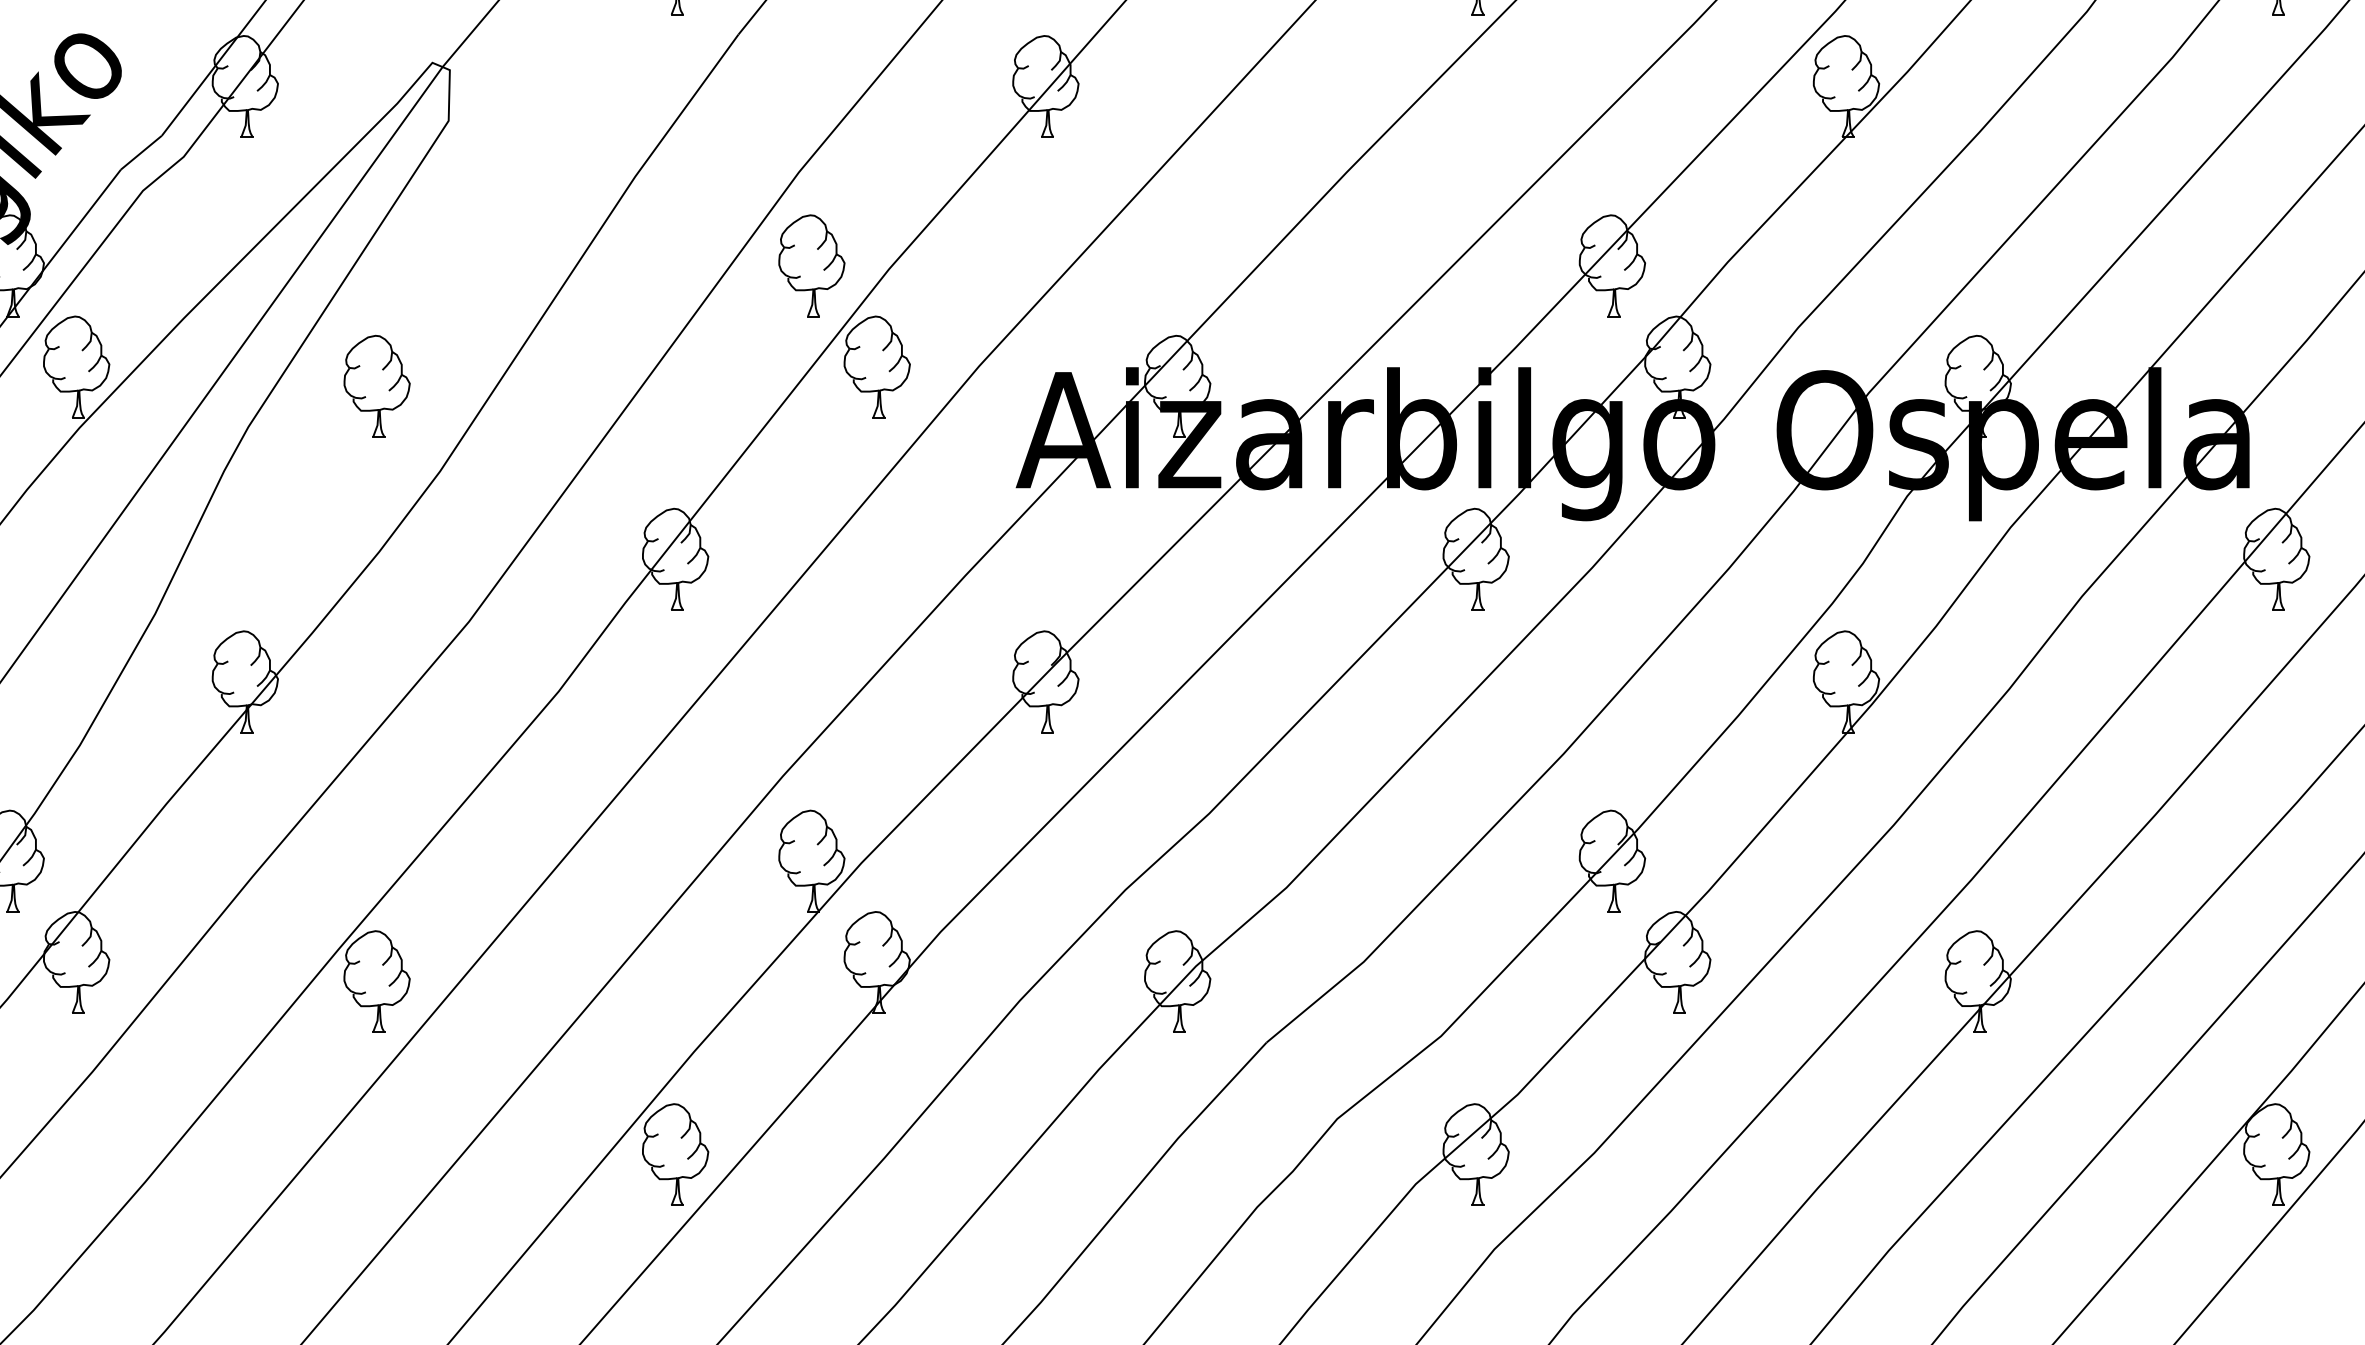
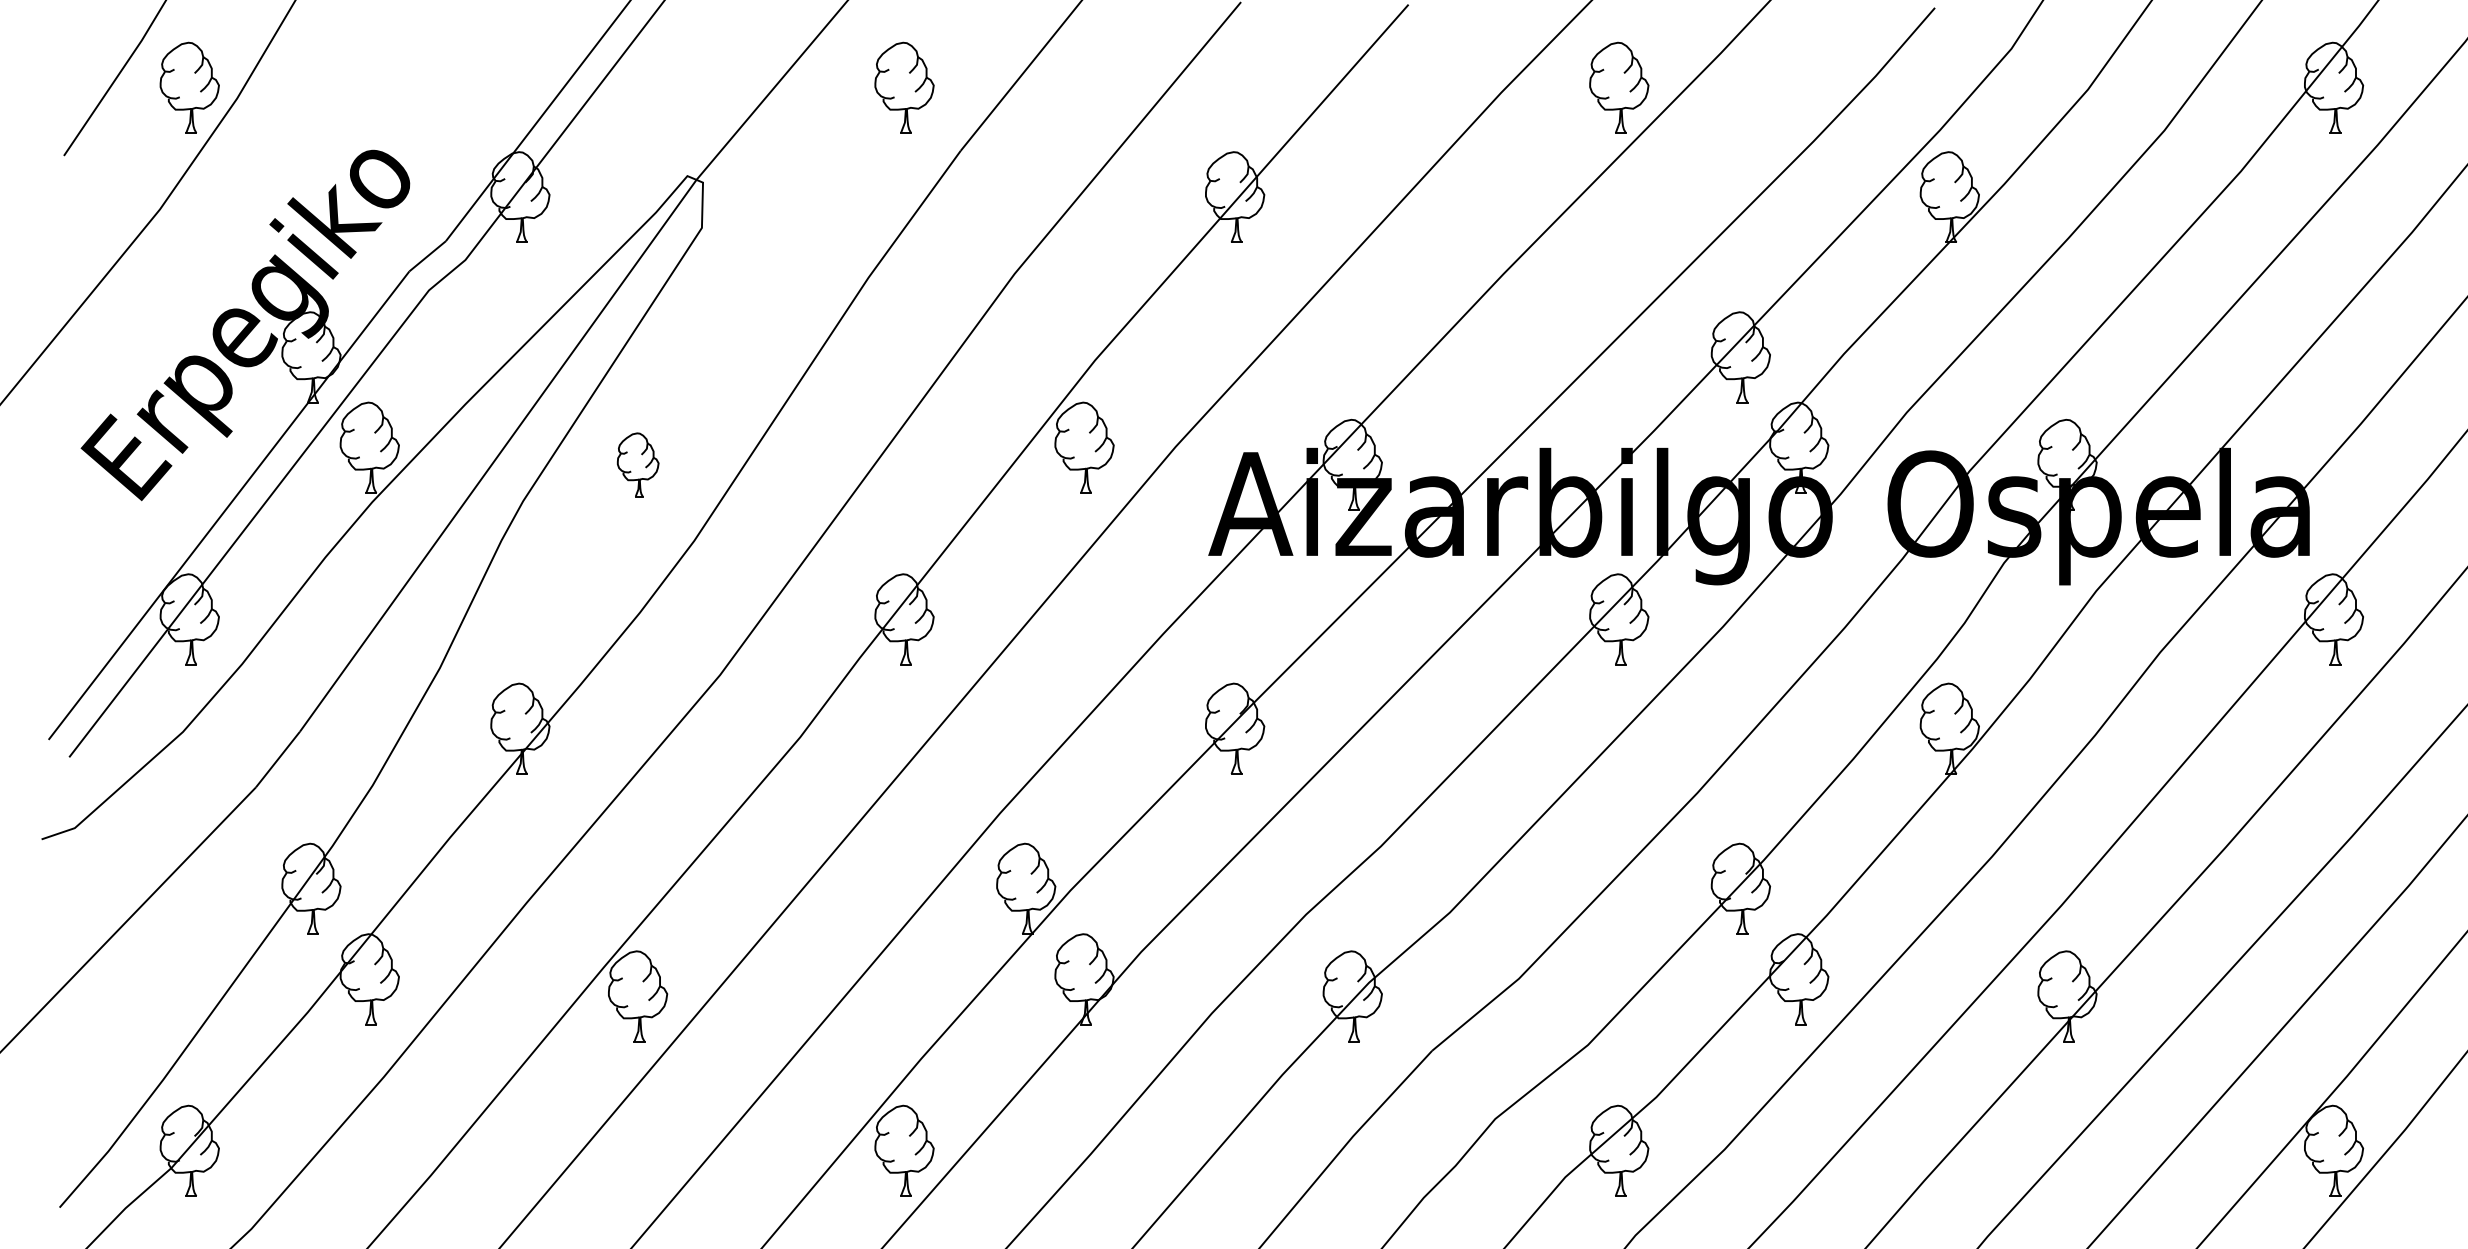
part: (812, 266) -> (1026, 357), removed
part: (377, 385) -> (638, 464), size x0.7

